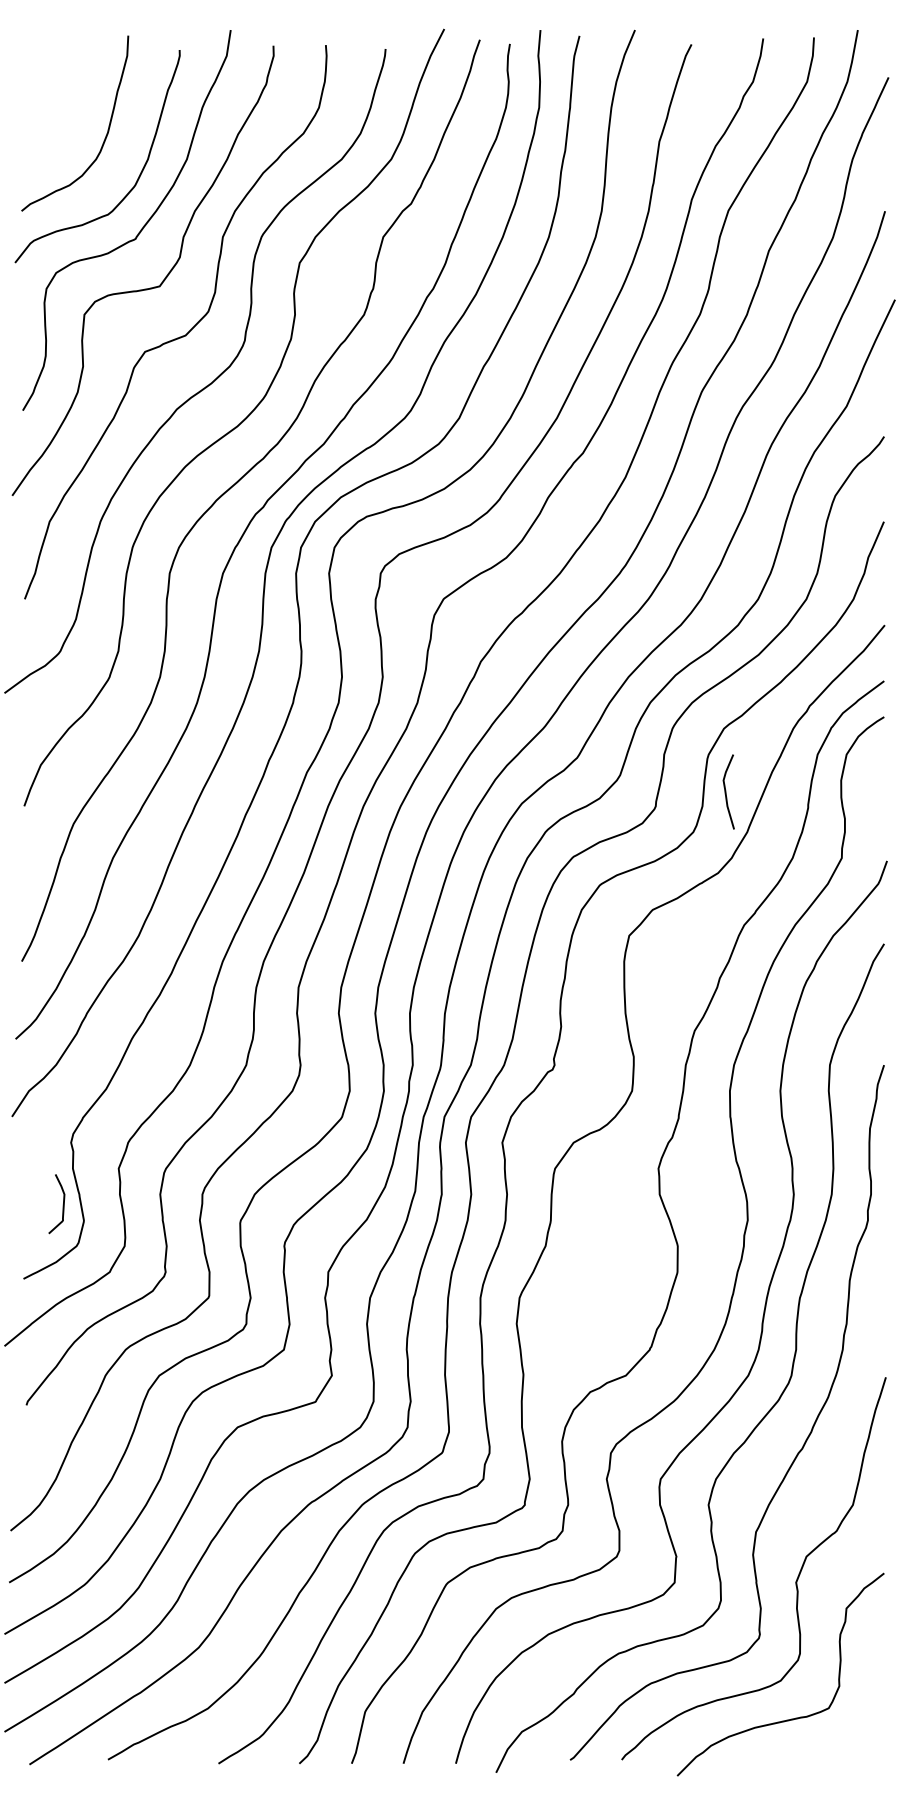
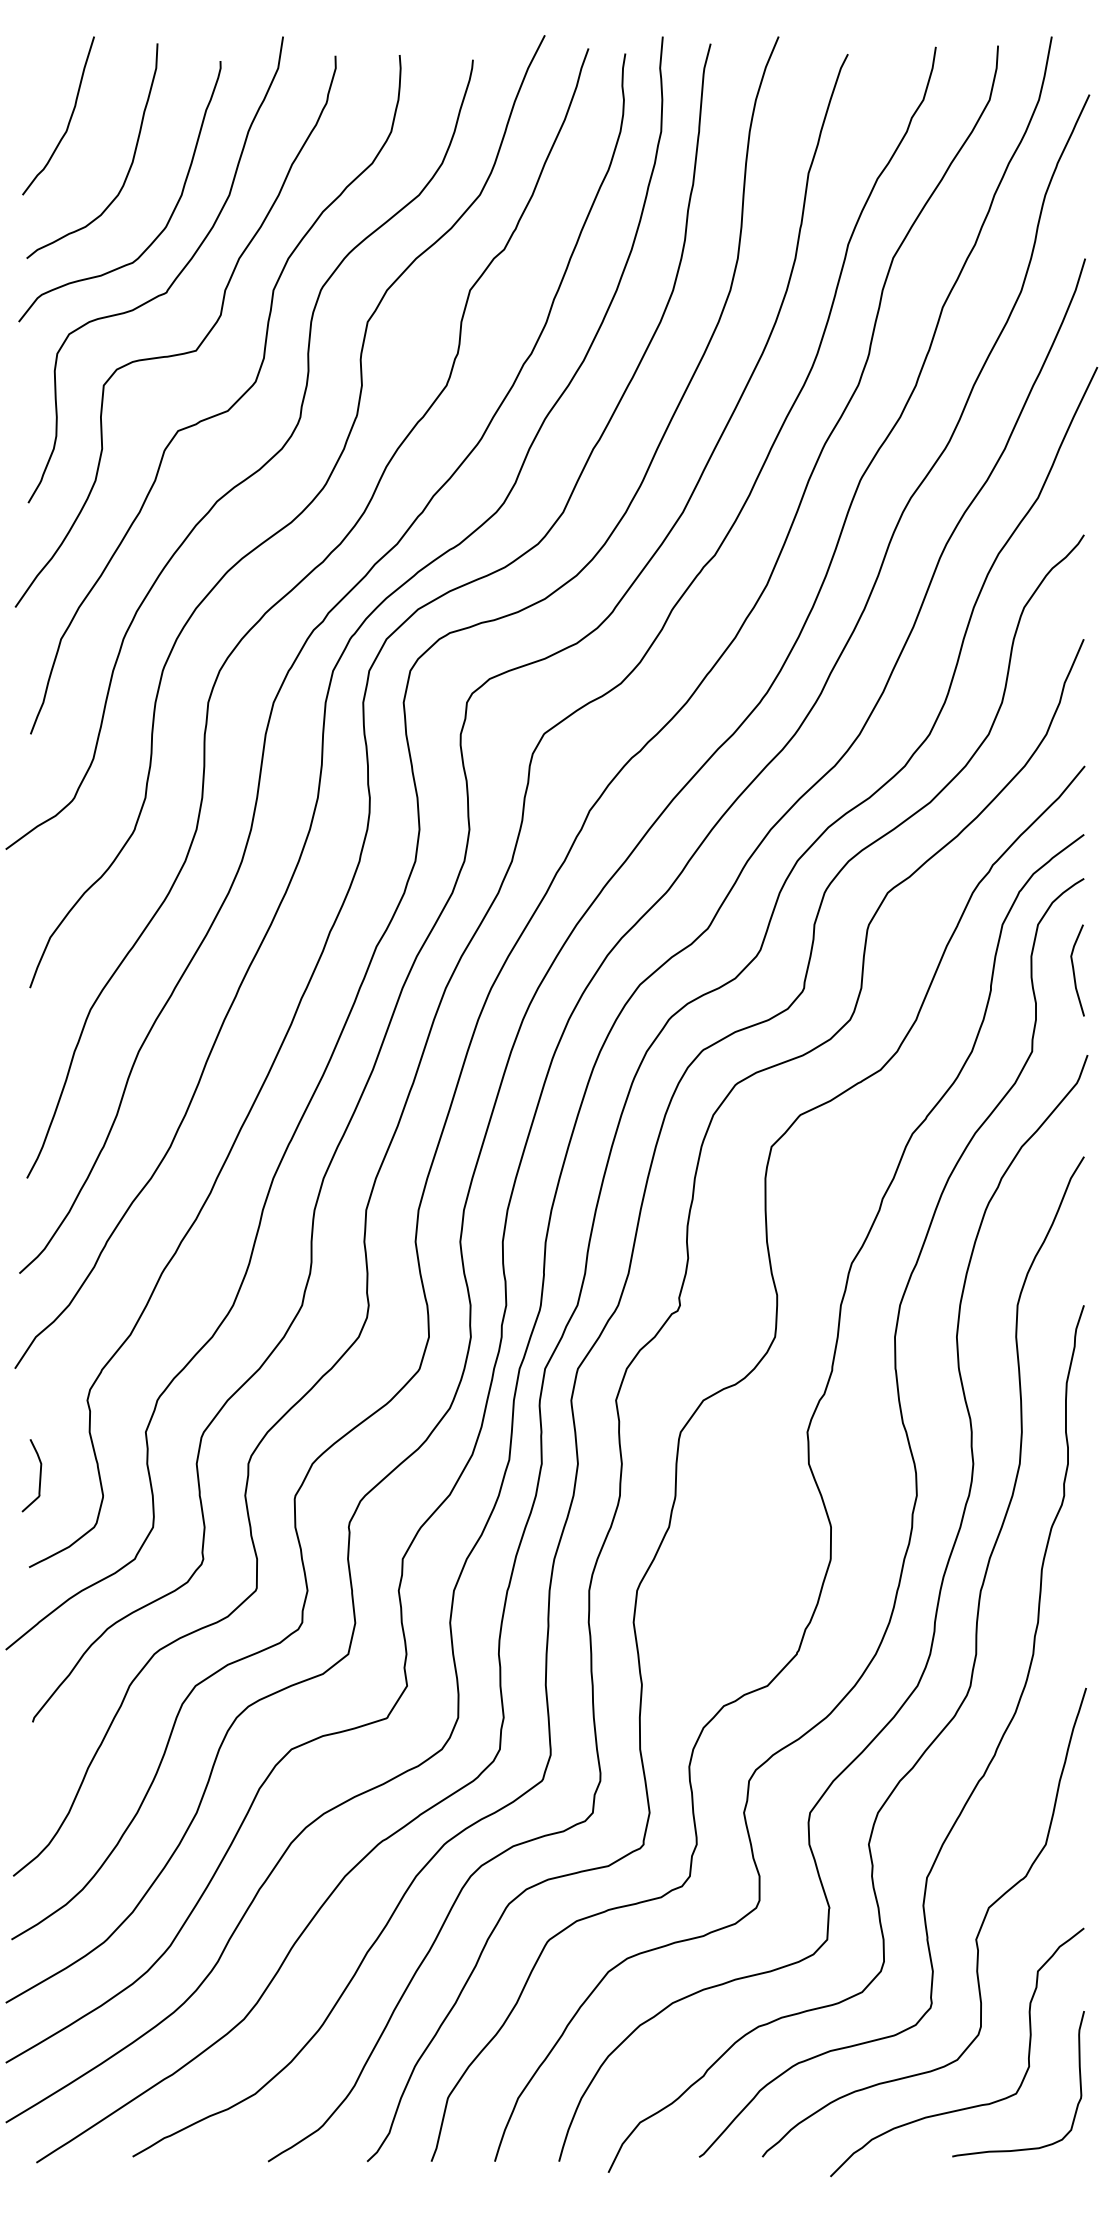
curve: (56, 96) -> (69, 118), added
curve: (726, 791) -> (1074, 970), moved
curve: (63, 1203) -> (39, 1475), moved
curve: (880, 1700) -> (1079, 2084), added

